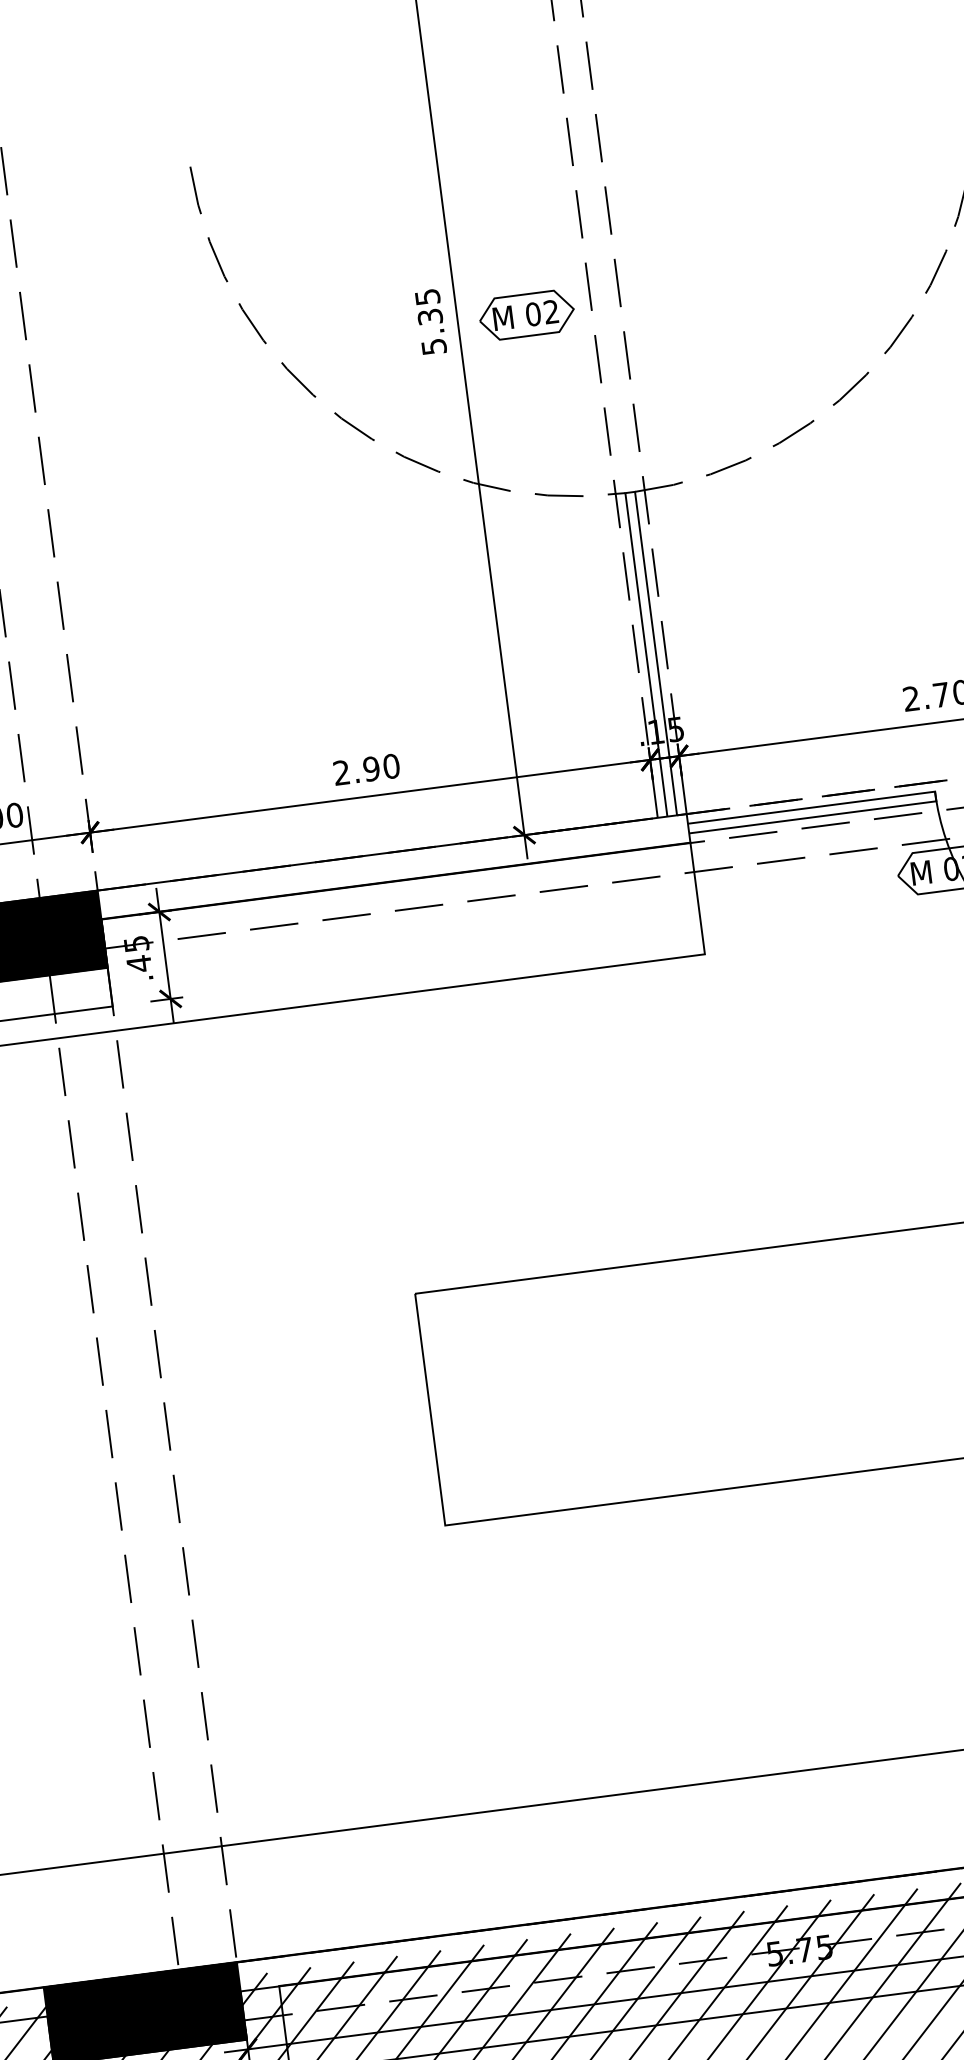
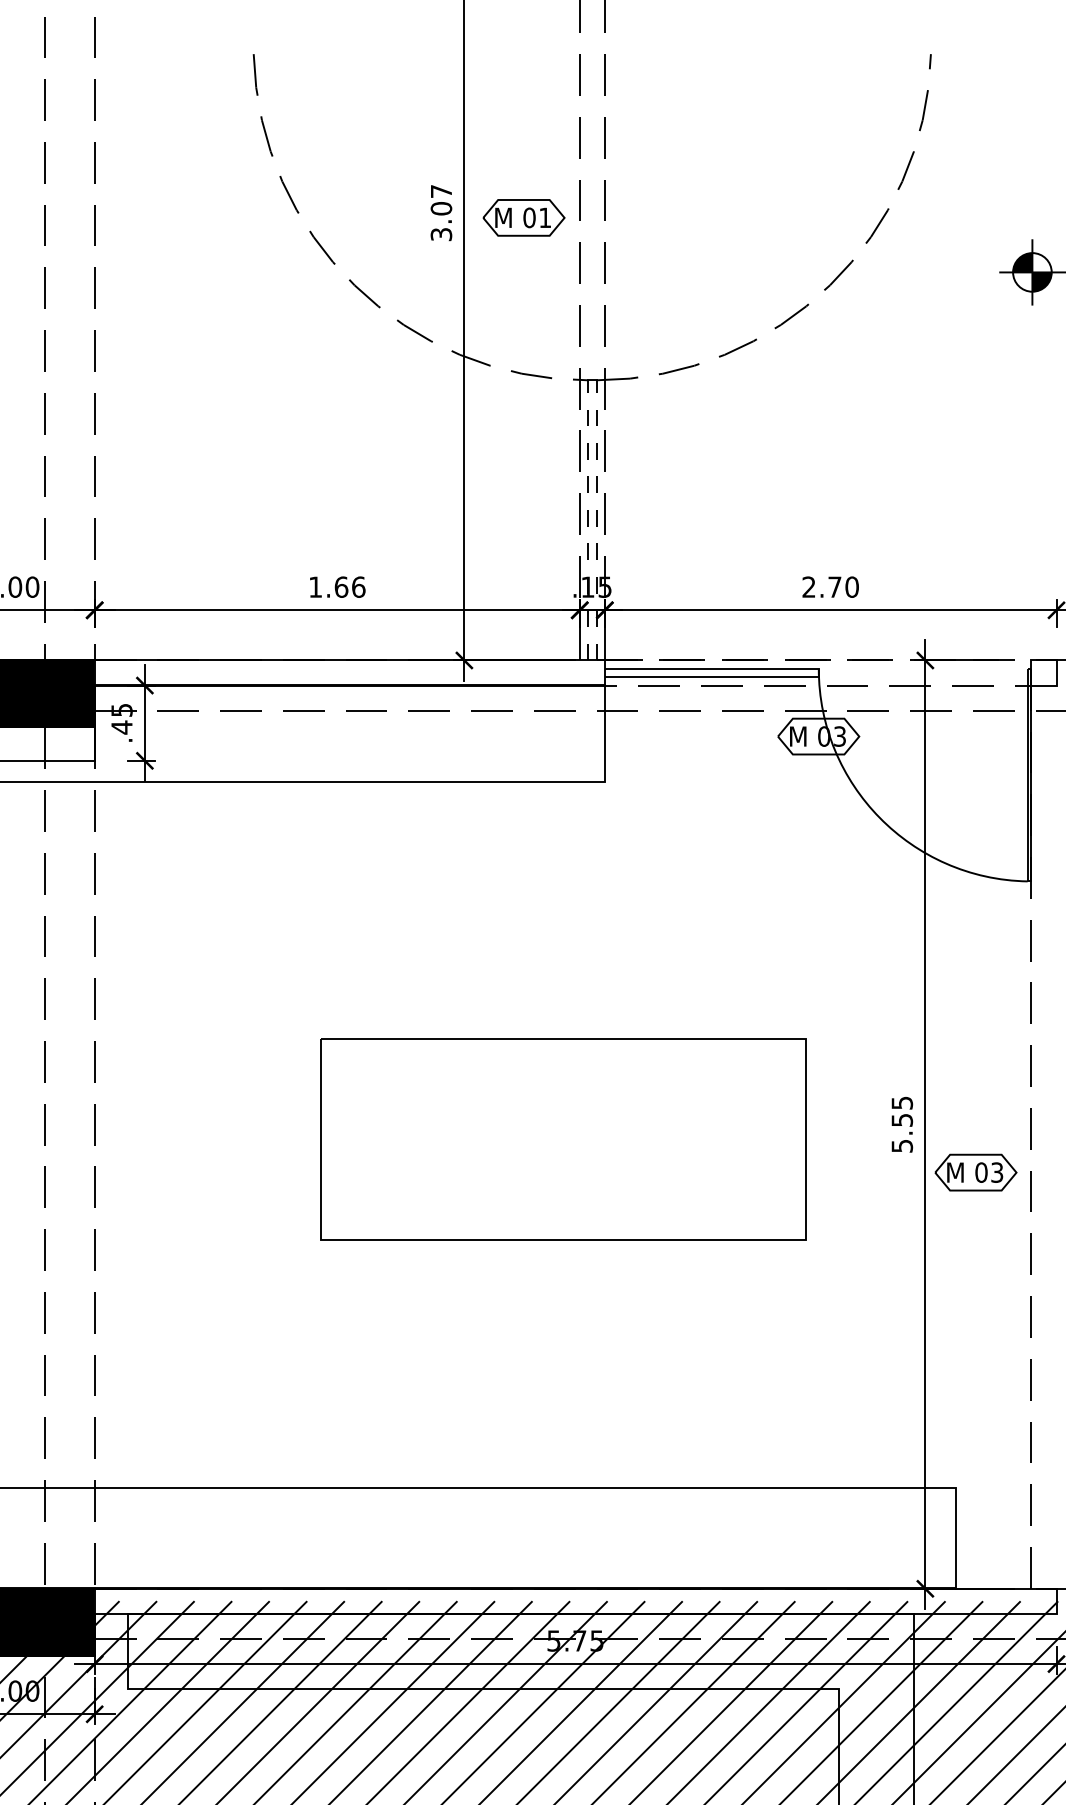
text: (550, 311) -> (544, 217), 02 -> 01
text: (430, 321) -> (441, 212), 5.35 -> 3.07
line: (655, 652) -> (596, 519), solid -> dashed
line: (646, 653) -> (588, 519), solid -> dashed
text: (366, 768) -> (337, 586), 2.90 -> 1.66

